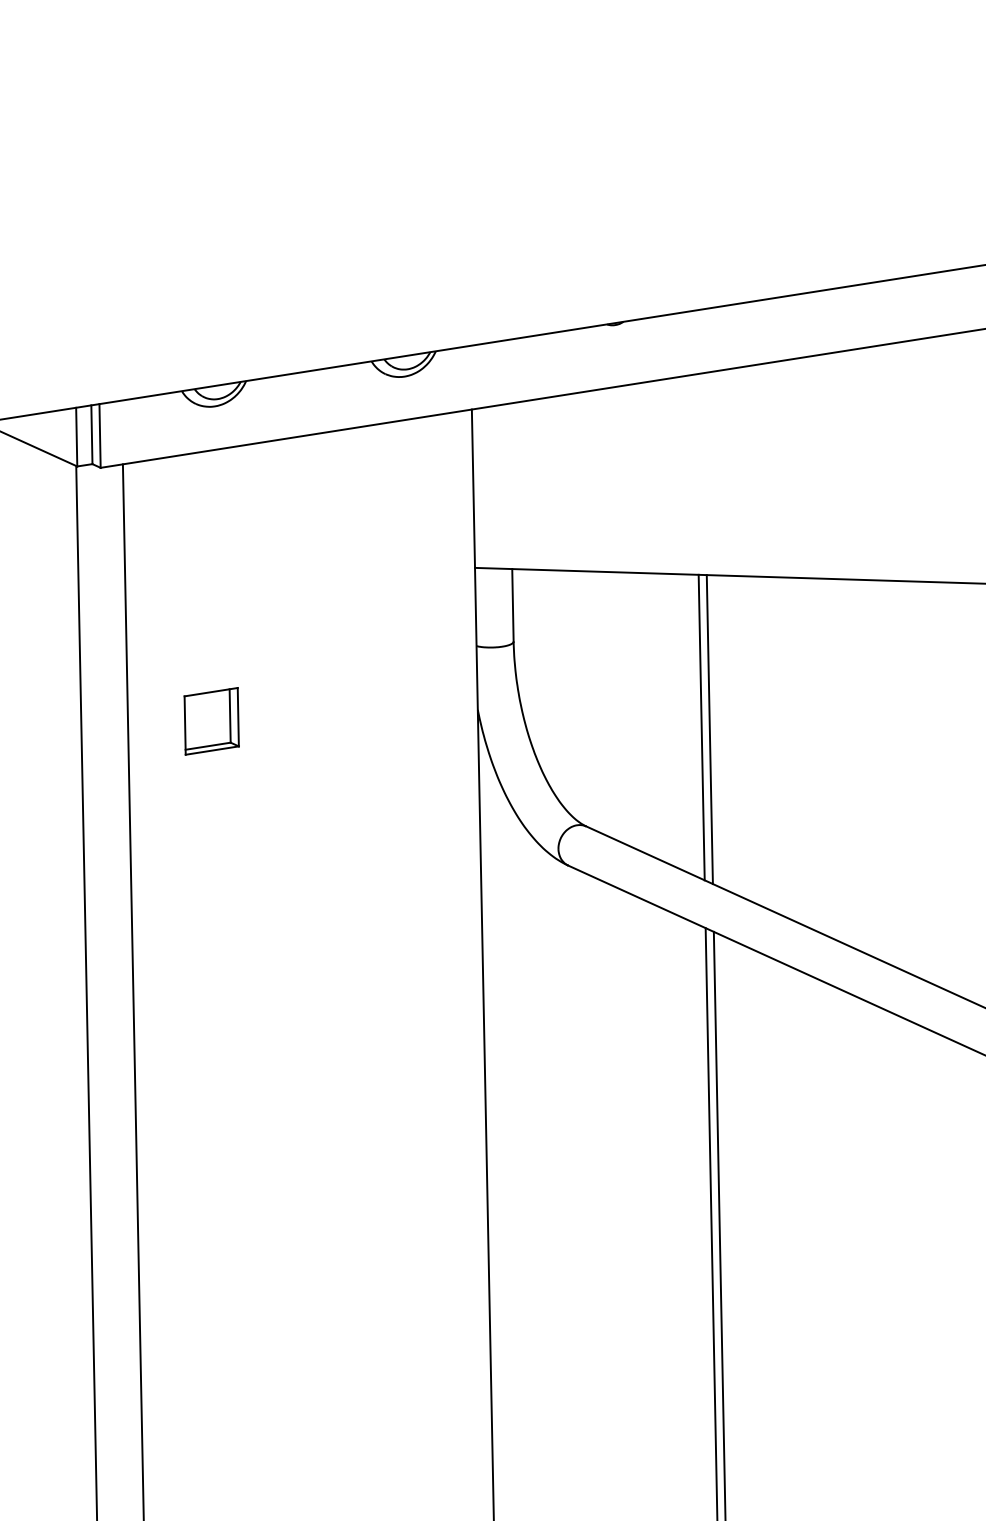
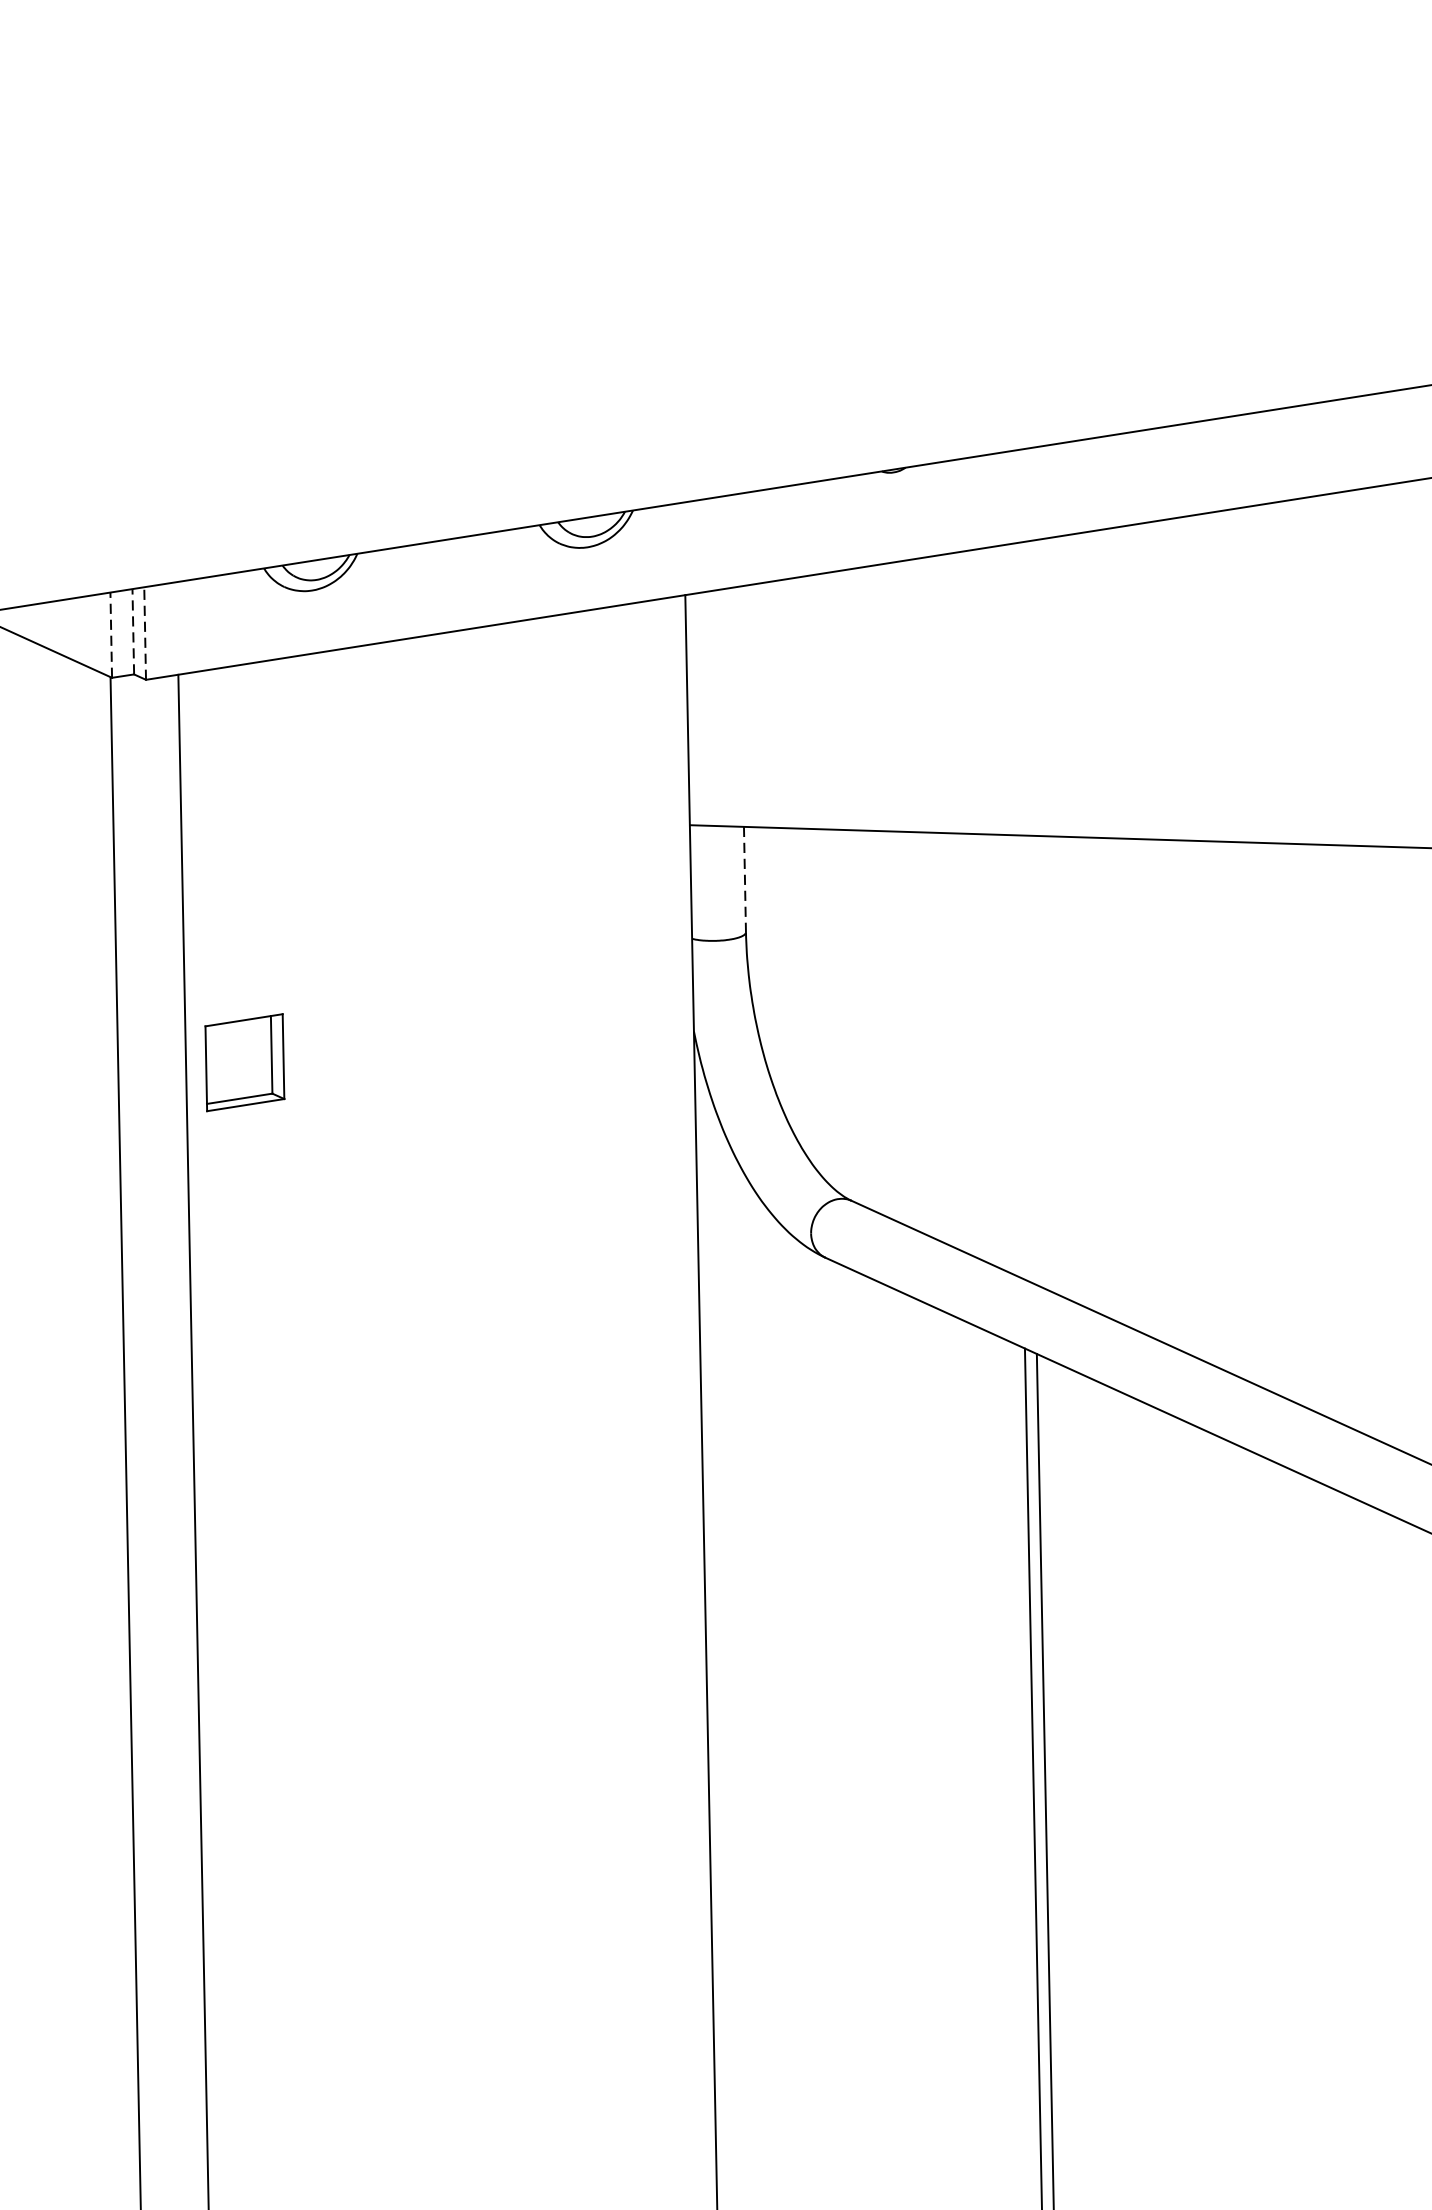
line: (91, 434) -> (132, 631), solid -> dashed
line: (100, 435) -> (145, 632), solid -> dashed
line: (76, 436) -> (110, 634), solid -> dashed
line: (512, 605) -> (744, 879), solid -> dashed
part: (211, 721) -> (244, 1062), moved
line: (701, 727) -> (1018, 1057), removed
line: (709, 729) -> (1030, 1059), removed

